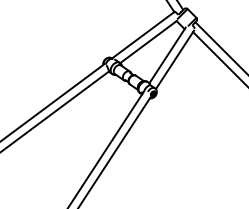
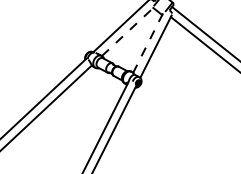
line: (148, 41) -> (127, 31), solid -> dashed
line: (167, 55) -> (148, 43), solid -> dashed

